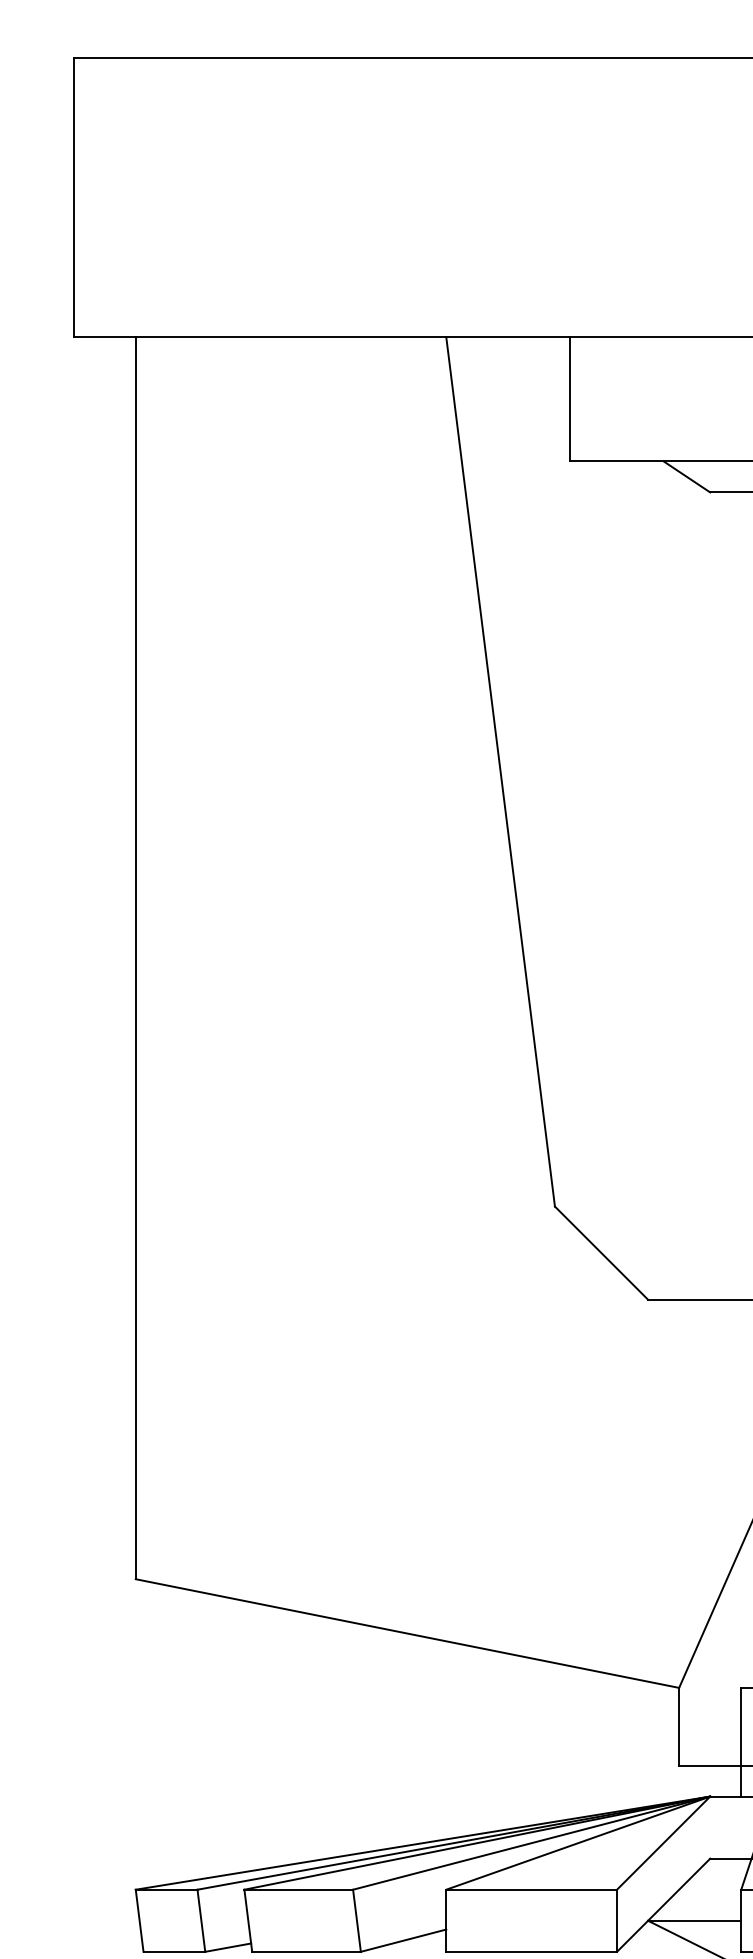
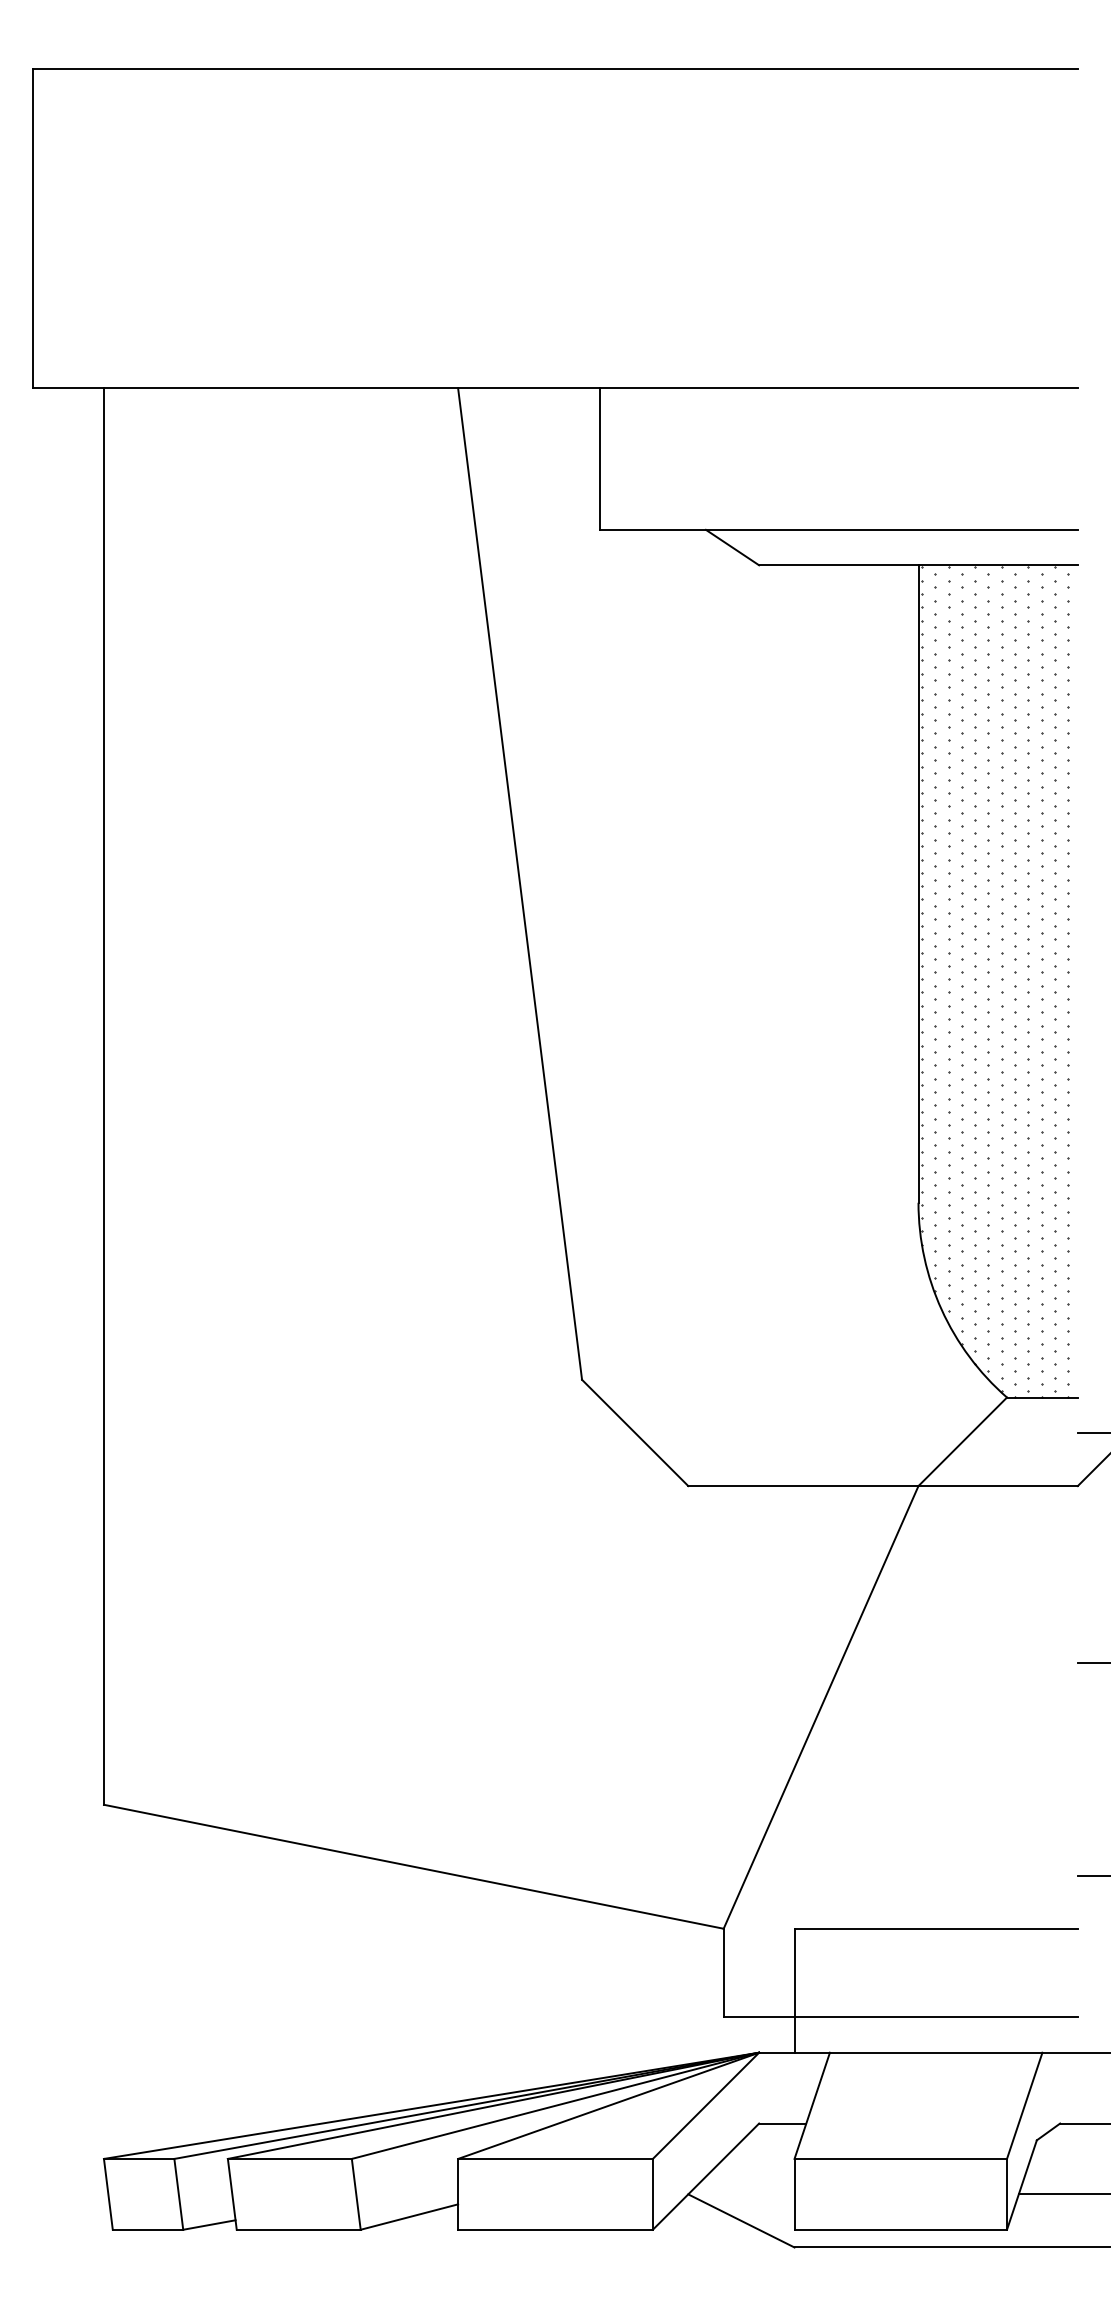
line: (694, 1920) -> (741, 2194), removed

